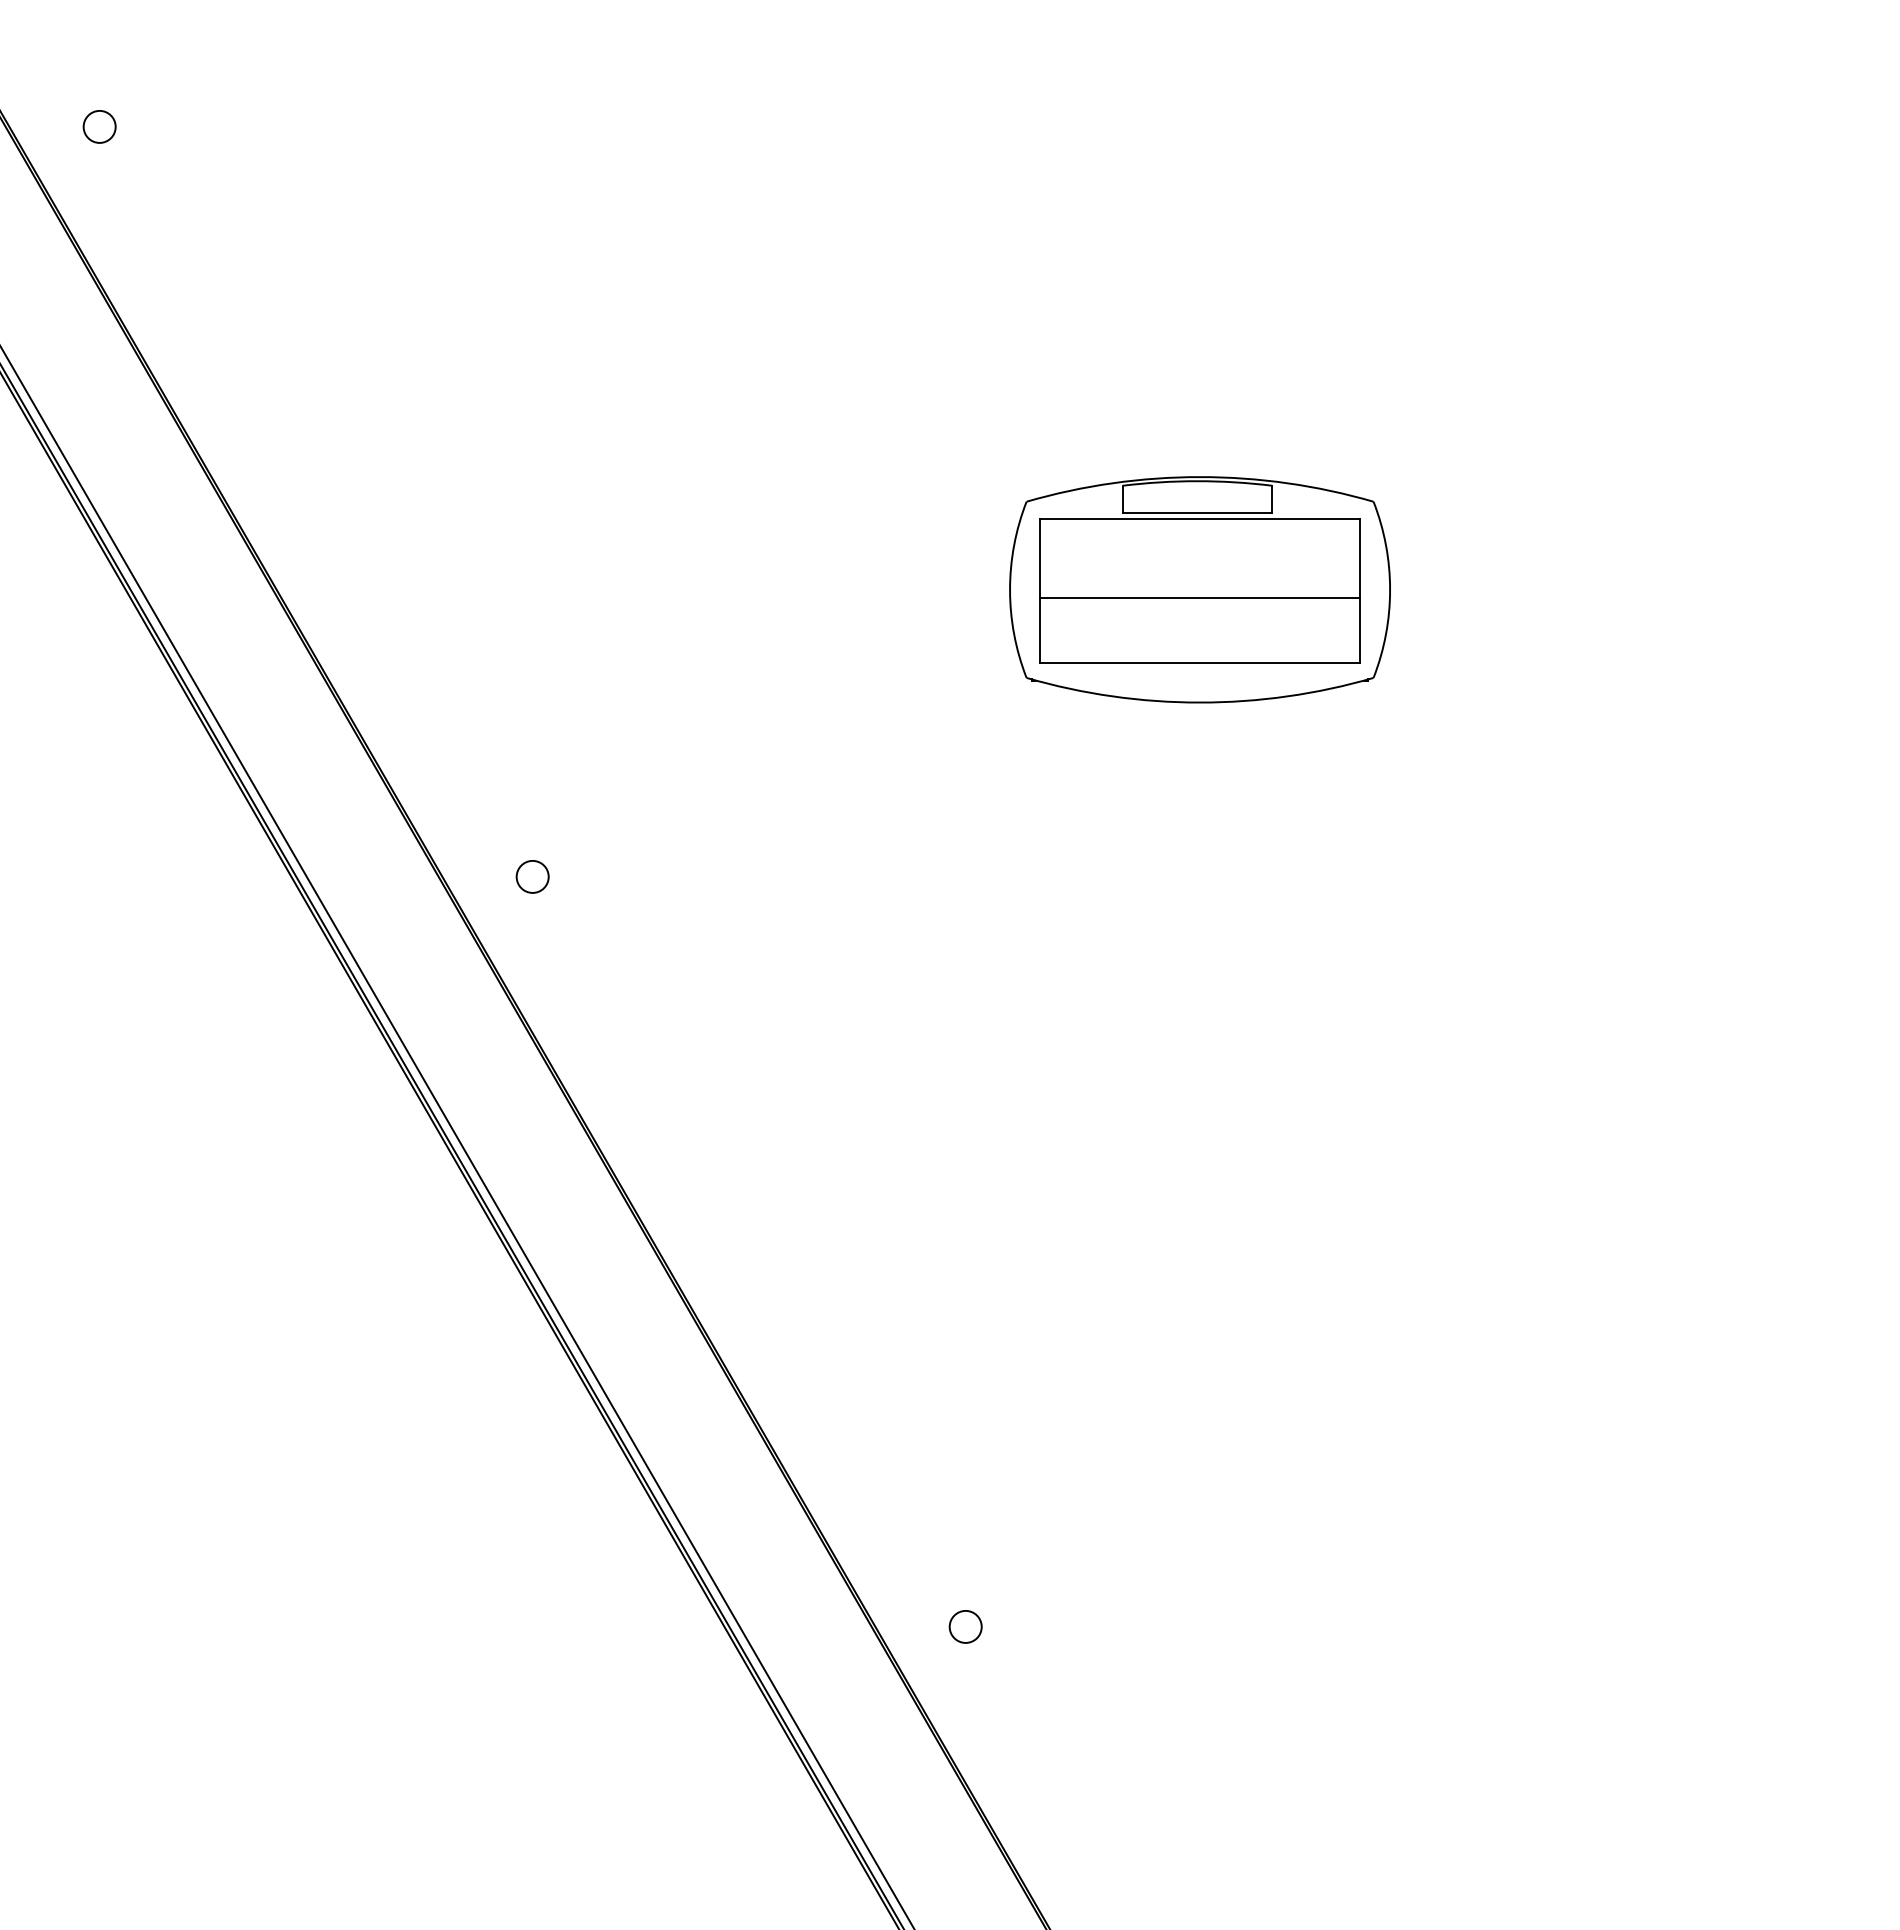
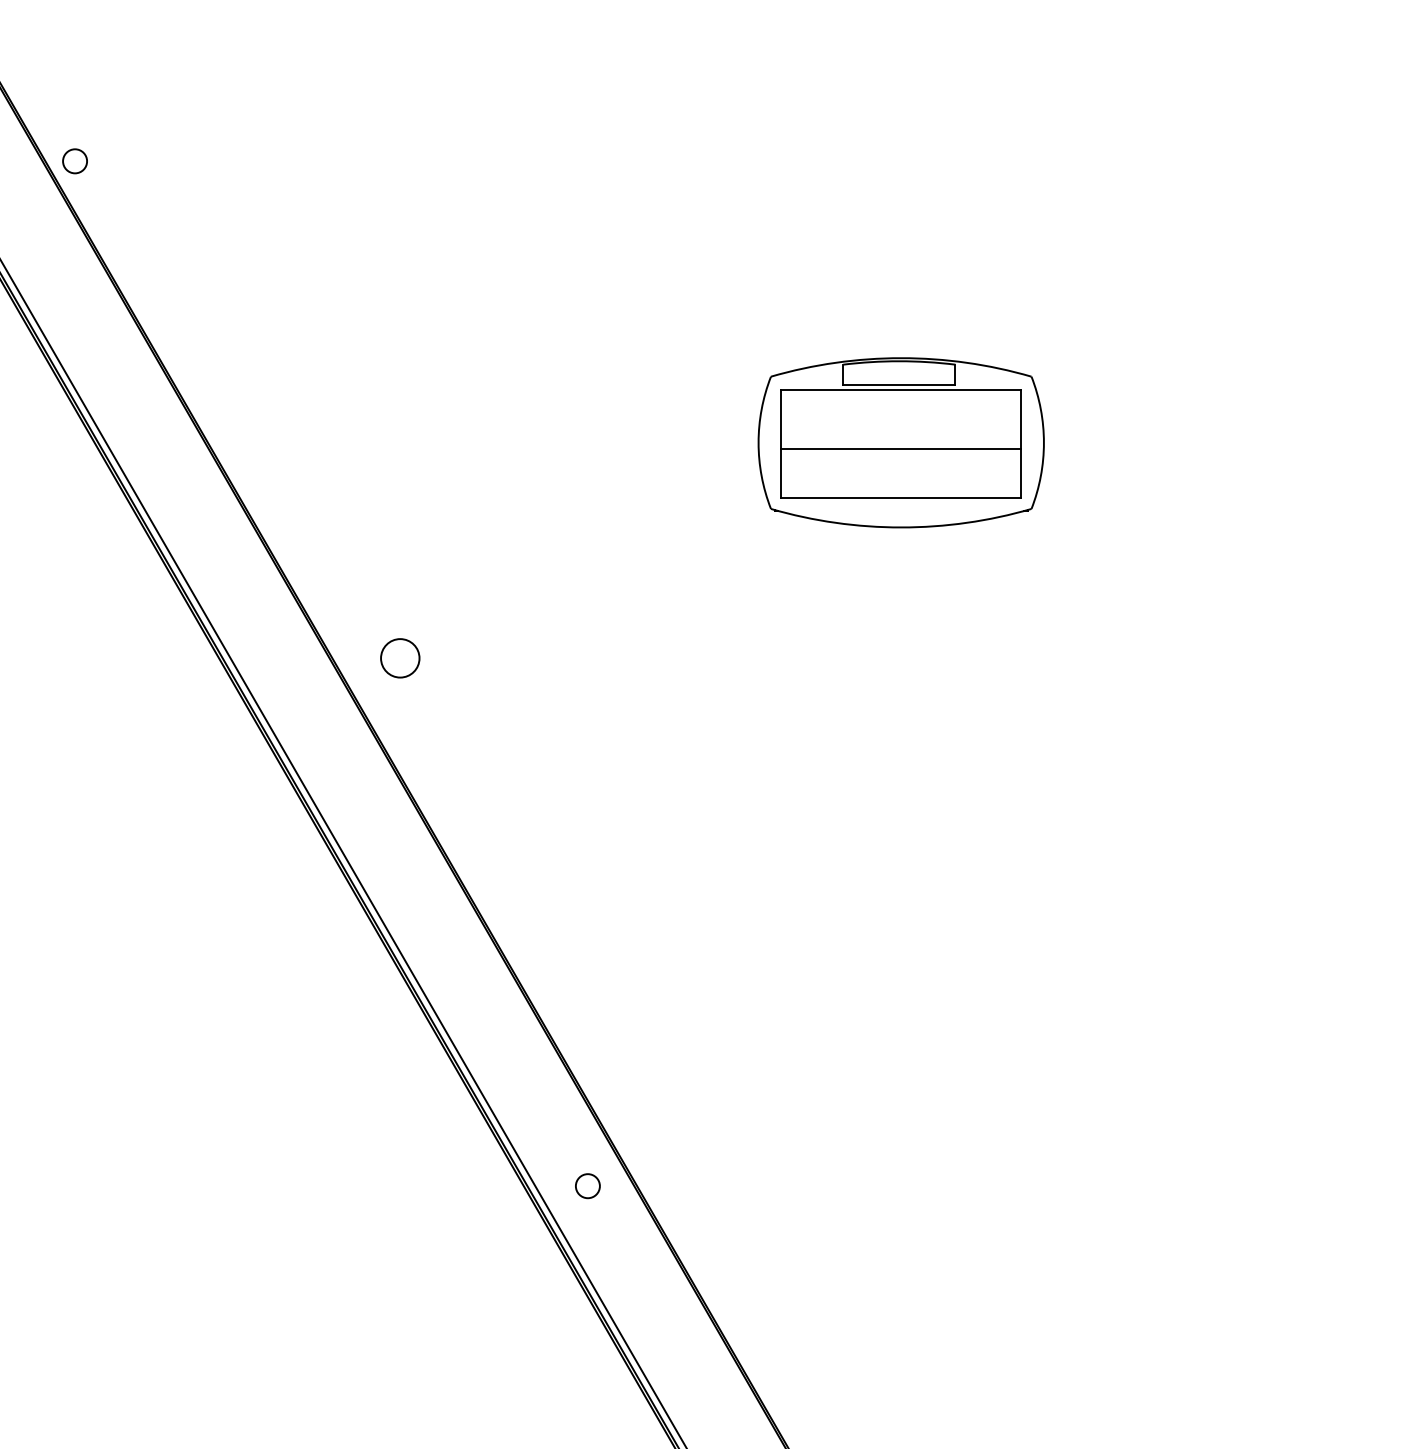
circle: (99, 126) -> (74, 161), moved
circle: (532, 876) -> (400, 658), size x1.6
circle: (965, 1626) -> (587, 1185), moved

